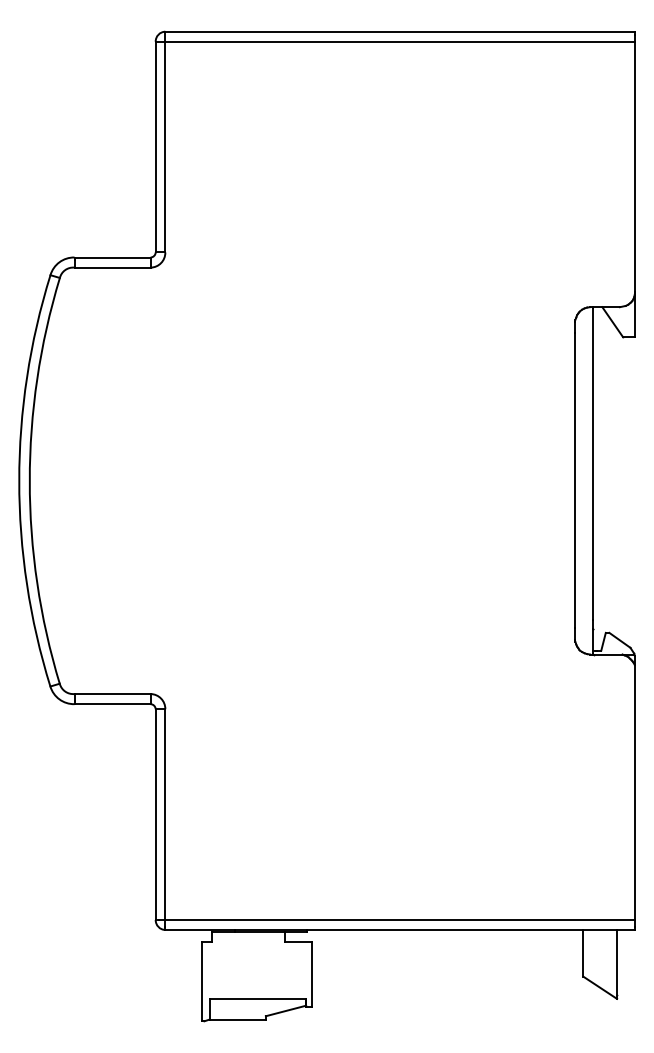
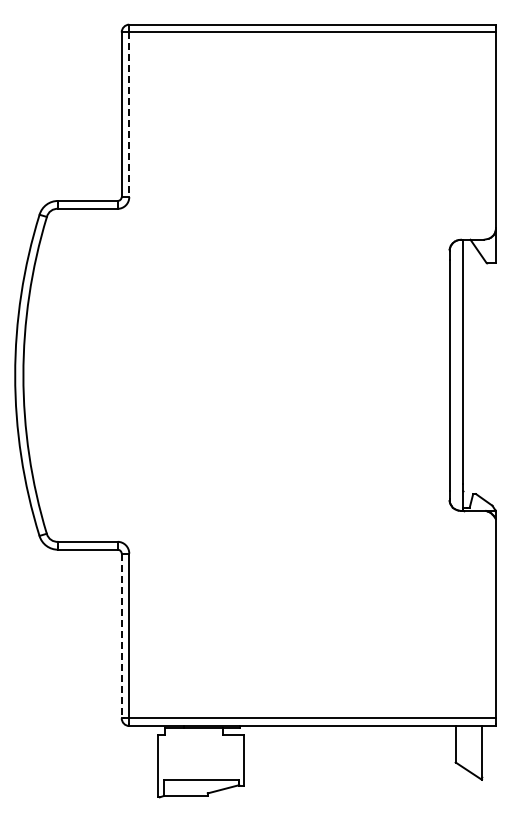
line: (165, 148) -> (129, 115), solid -> dashed
line: (155, 815) -> (121, 636), solid -> dashed

